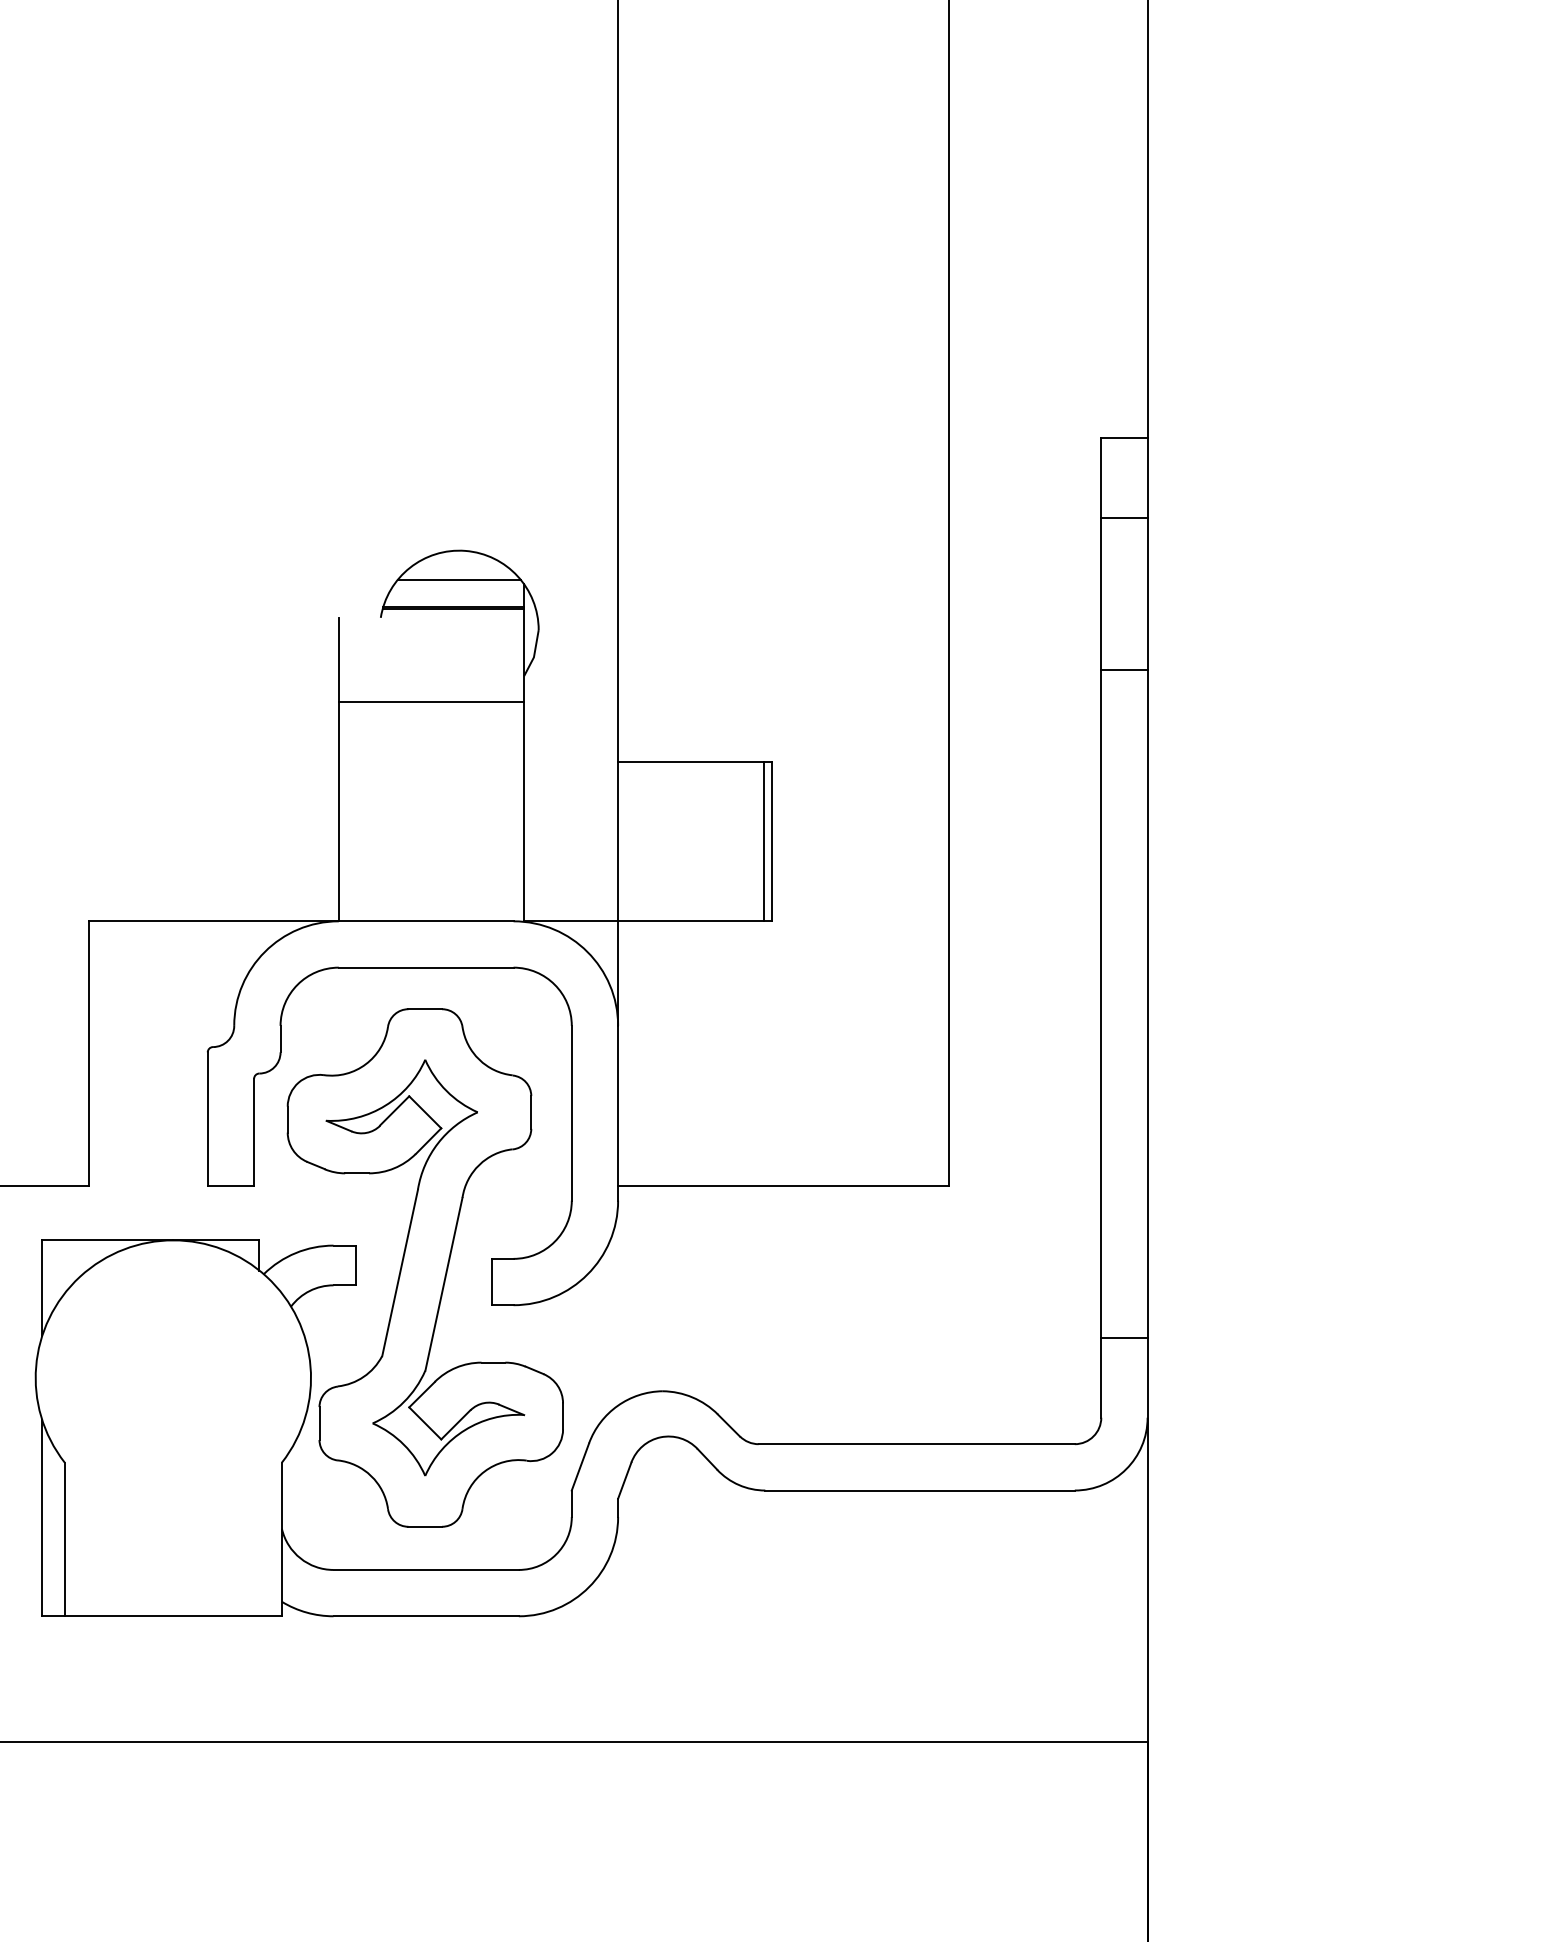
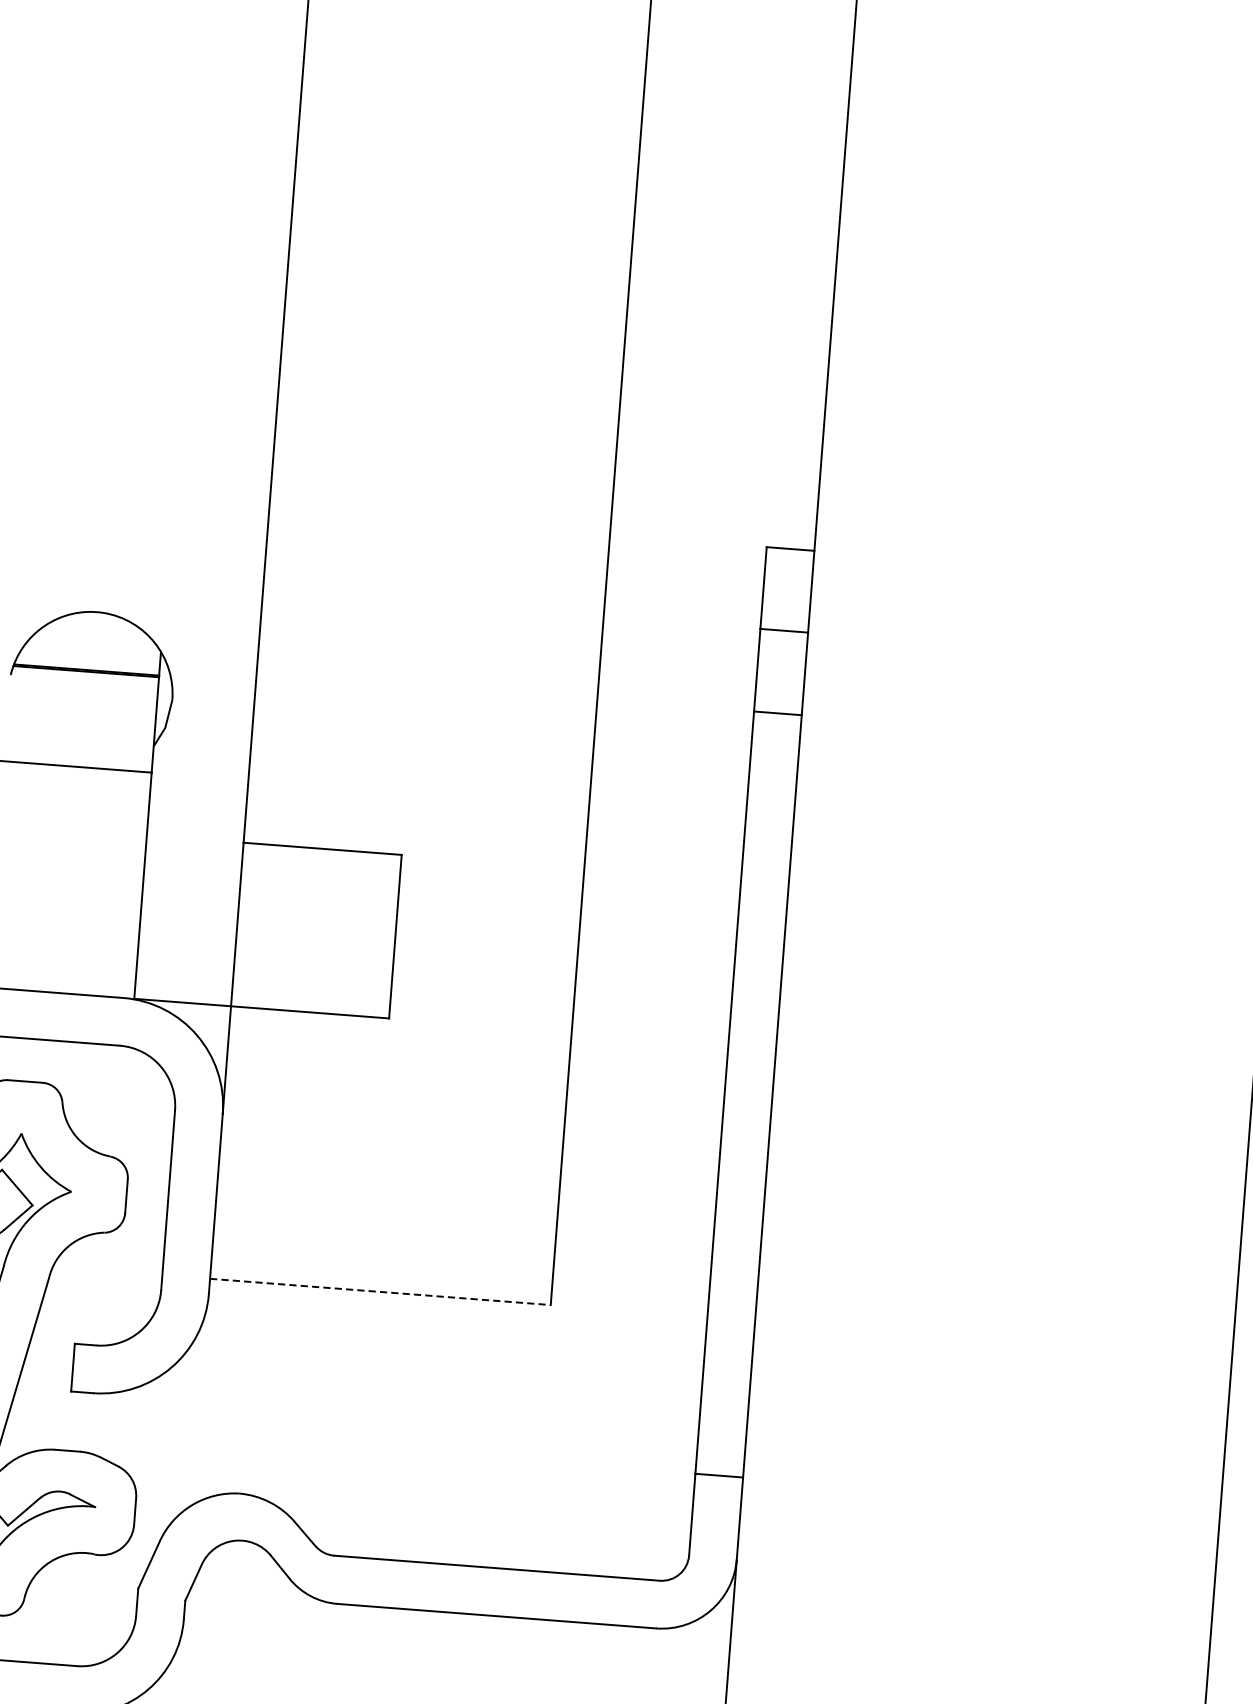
line: (458, 580) -> (93, 642), removed
line: (1124, 669) -> (777, 713), moved
line: (763, 841) -> (387, 935), removed
line: (784, 1186) -> (381, 1292), solid -> dashed

